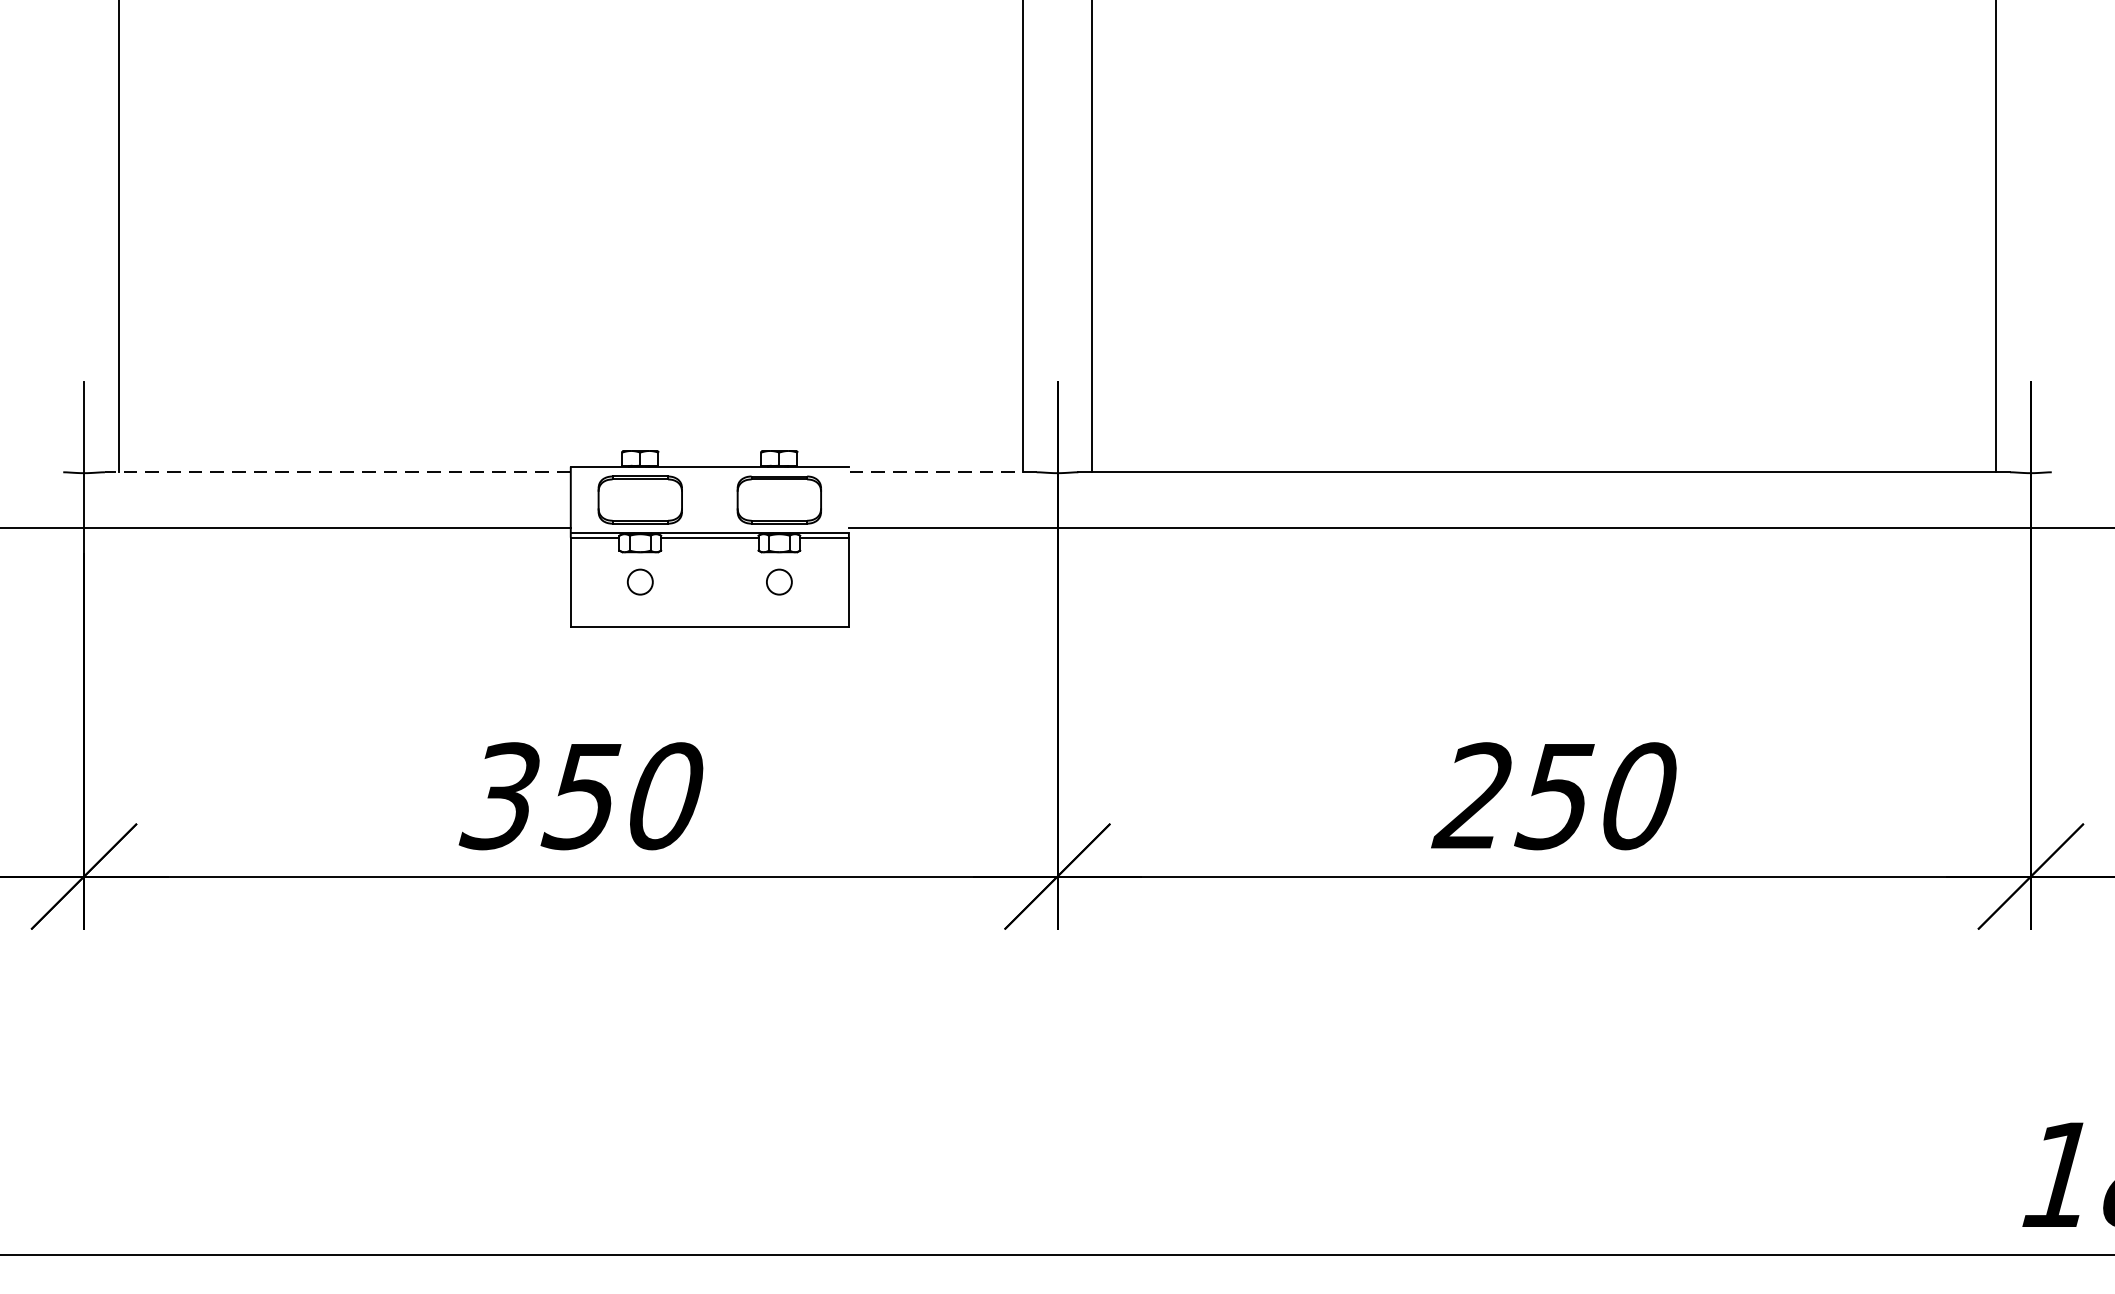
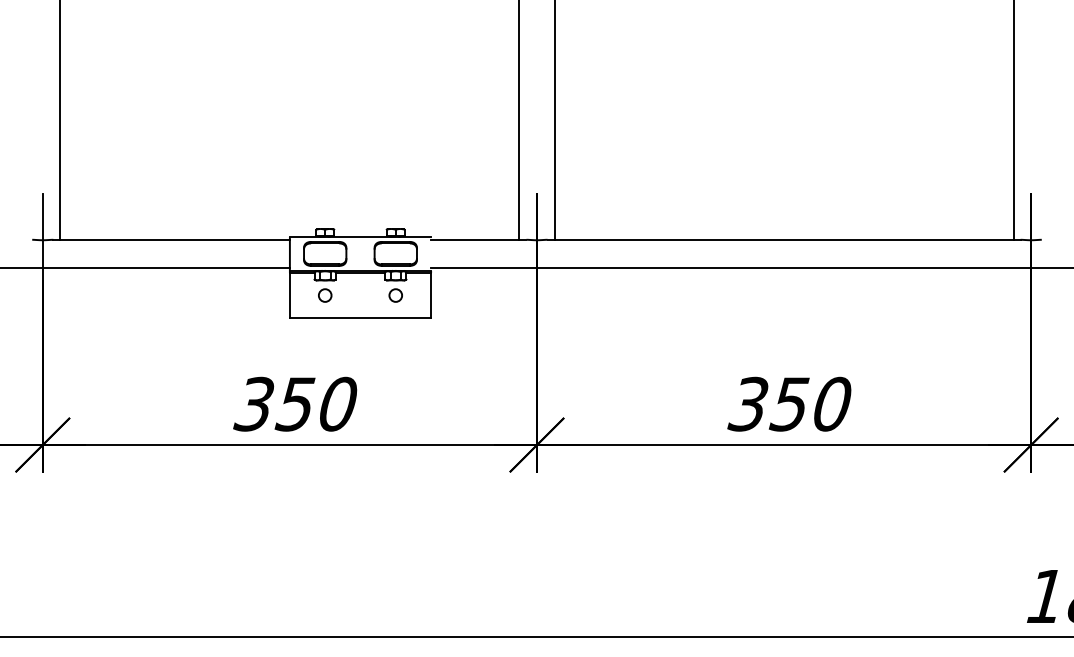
line: (337, 471) -> (171, 239), dashed -> solid
line: (942, 471) -> (478, 239), dashed -> solid
text: (1472, 796) -> (747, 404), 250 -> 350

